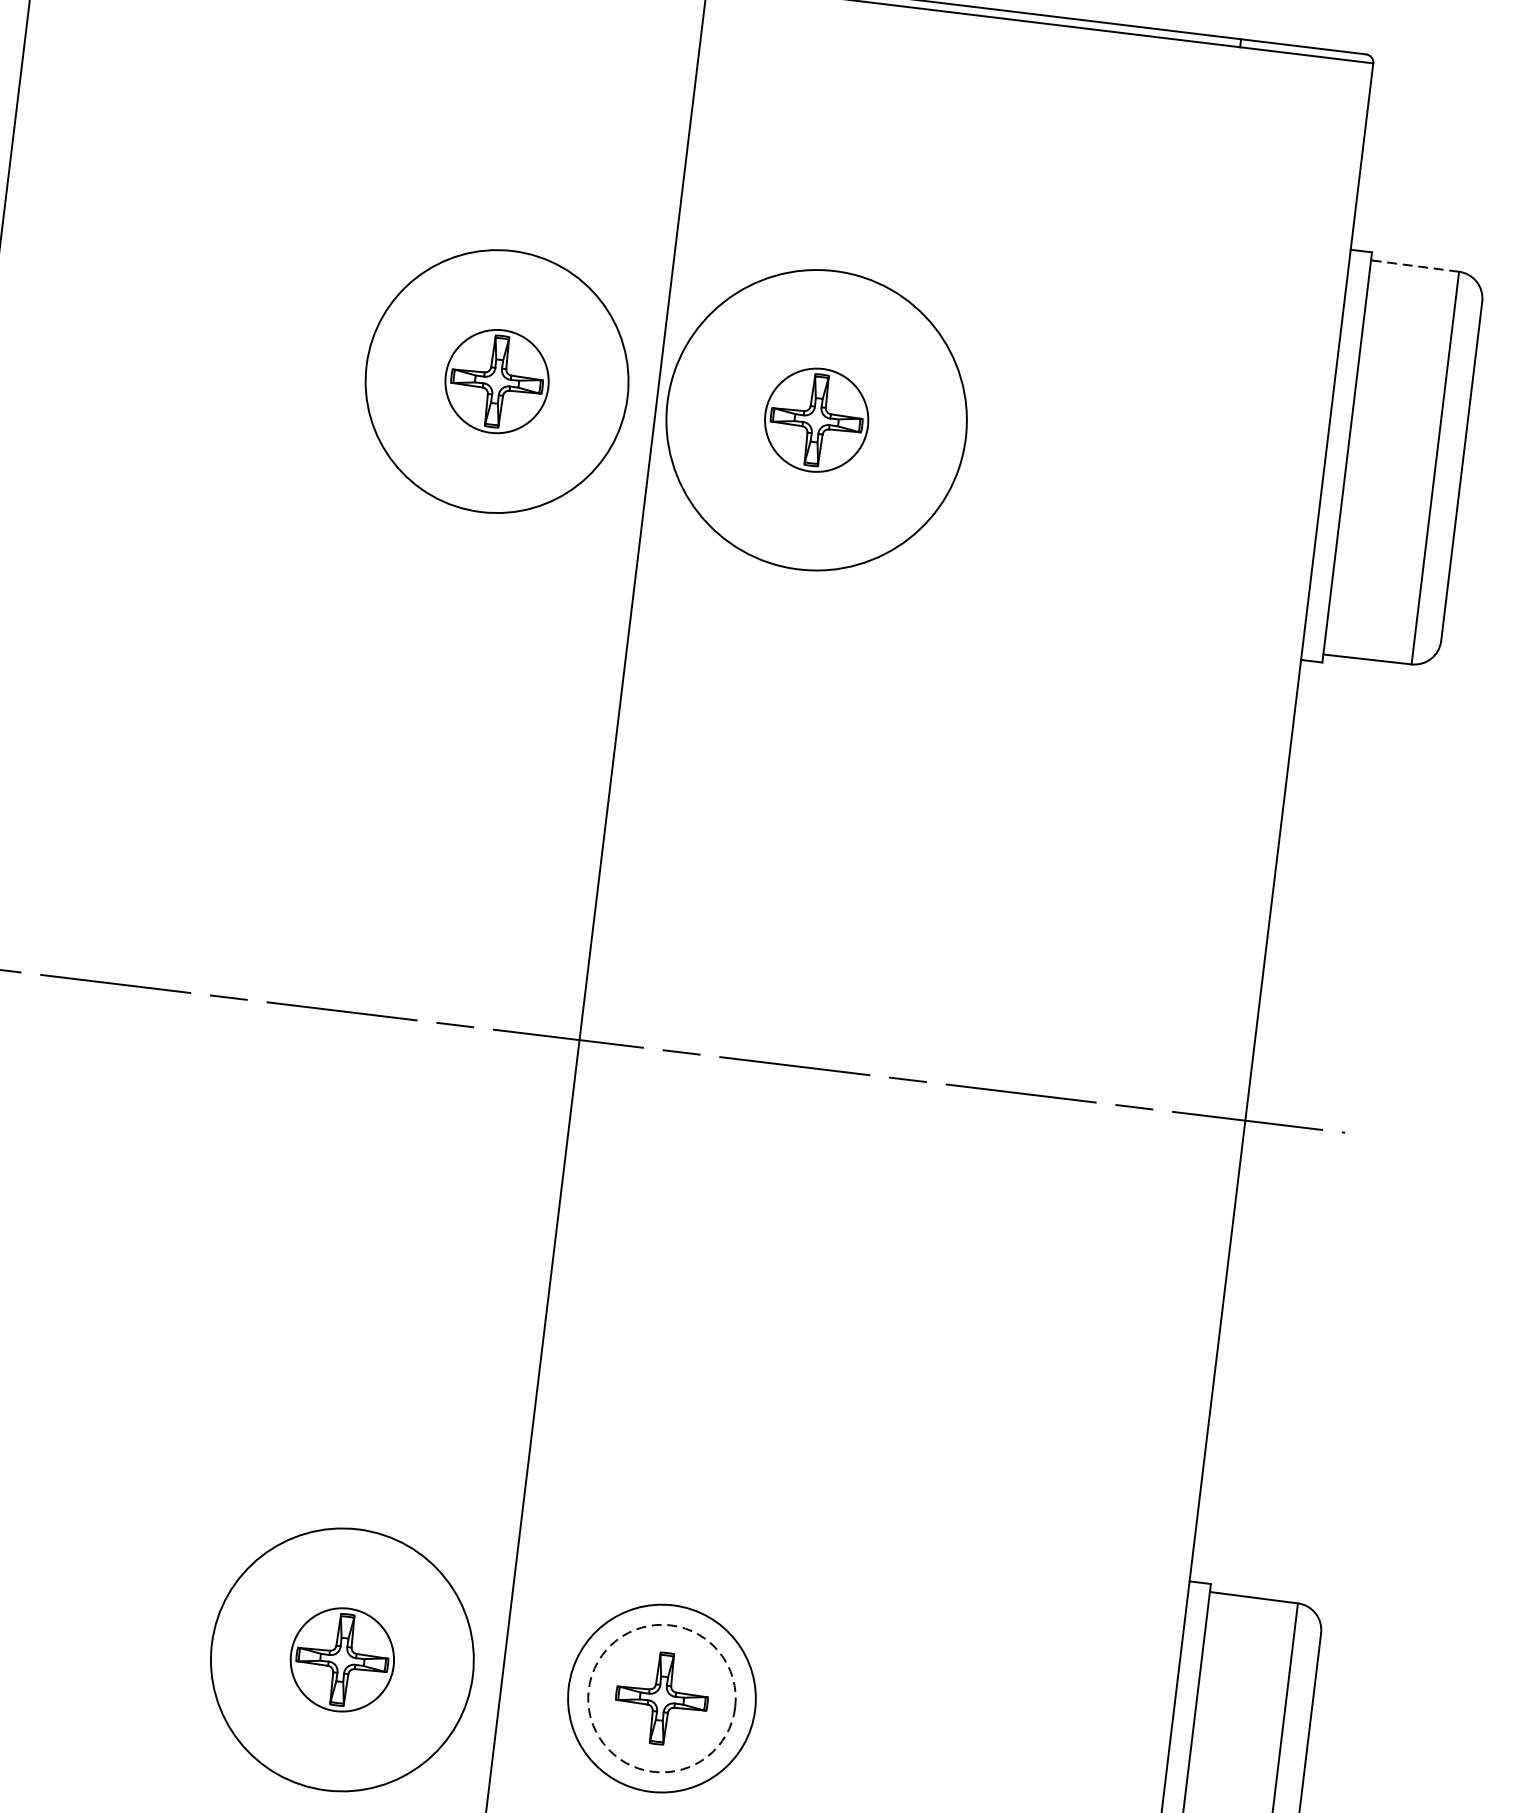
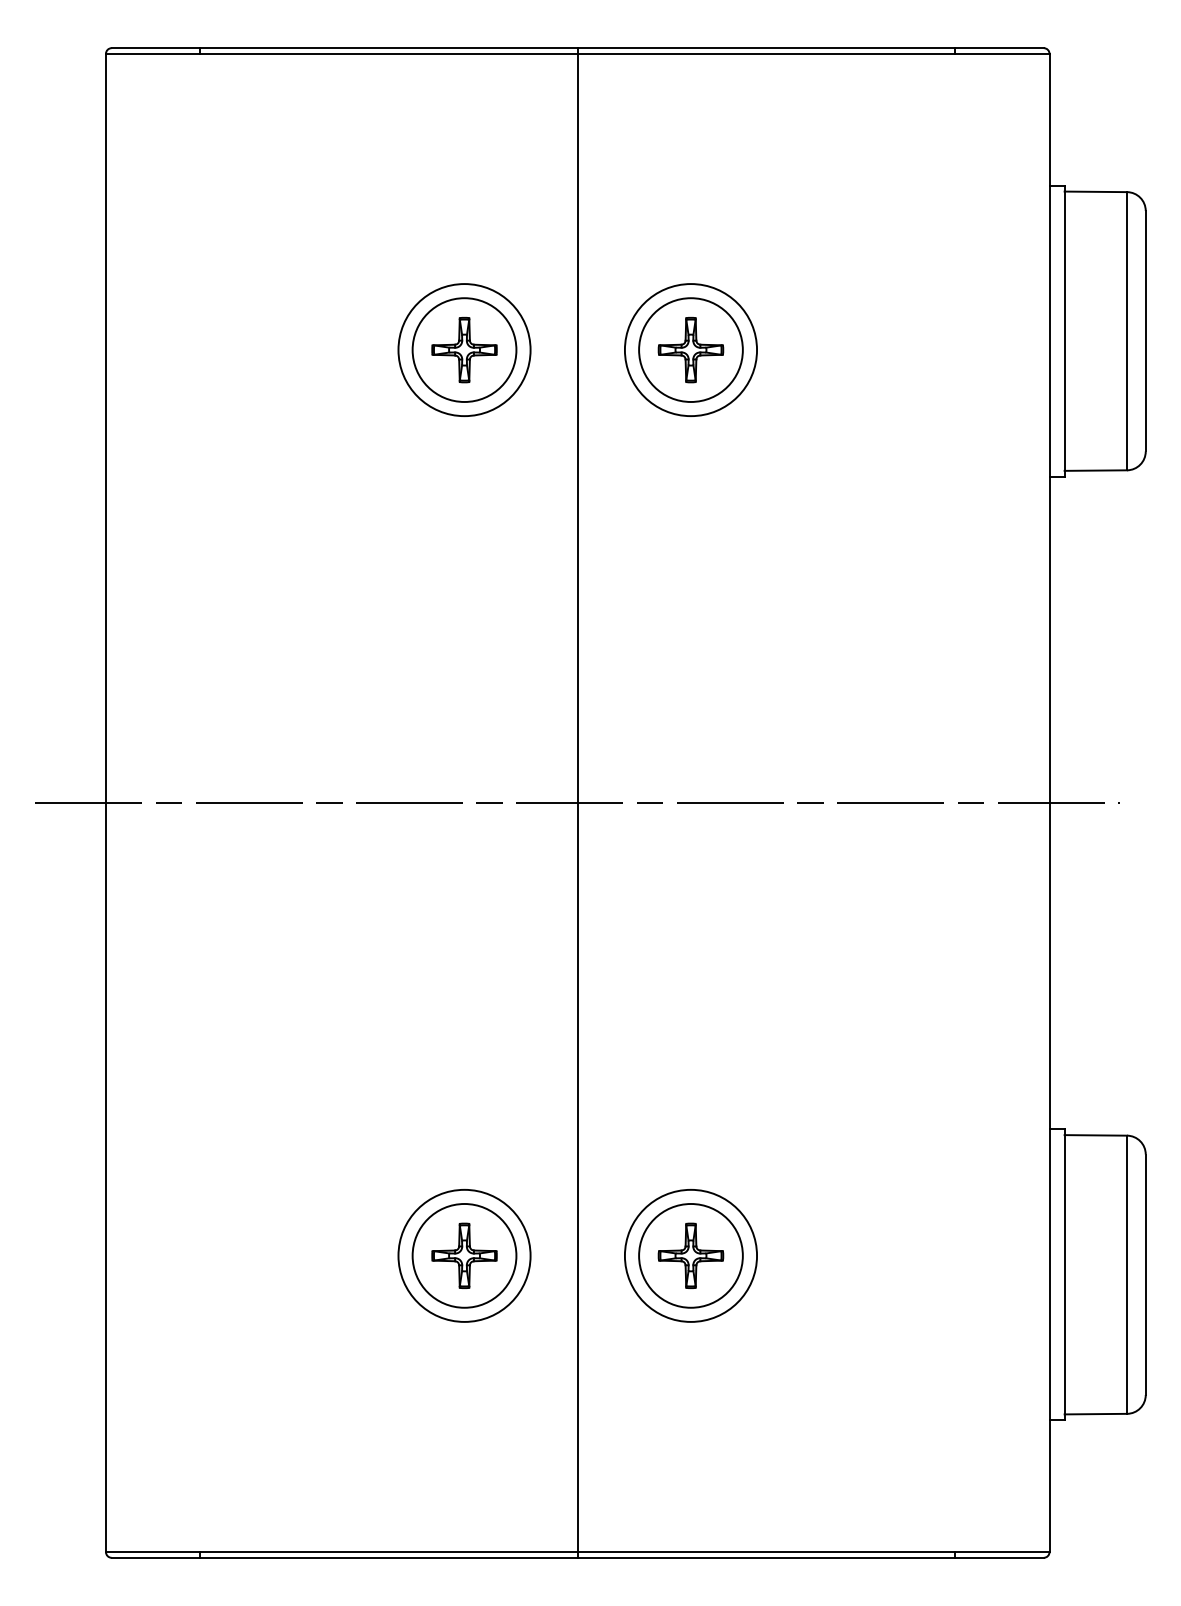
line: (1414, 265) -> (1095, 191), dashed -> solid
circle: (497, 380) -> (464, 349), size x1.43
circle: (496, 382) -> (464, 350), size x0.71
circle: (816, 419) -> (690, 349), size x1.43
circle: (815, 420) -> (690, 350), size x0.62
circle: (342, 1659) -> (464, 1255), size x0.71
circle: (342, 1659) -> (464, 1255), size x1.43
circle: (661, 1697) -> (690, 1255), dashed -> solid

